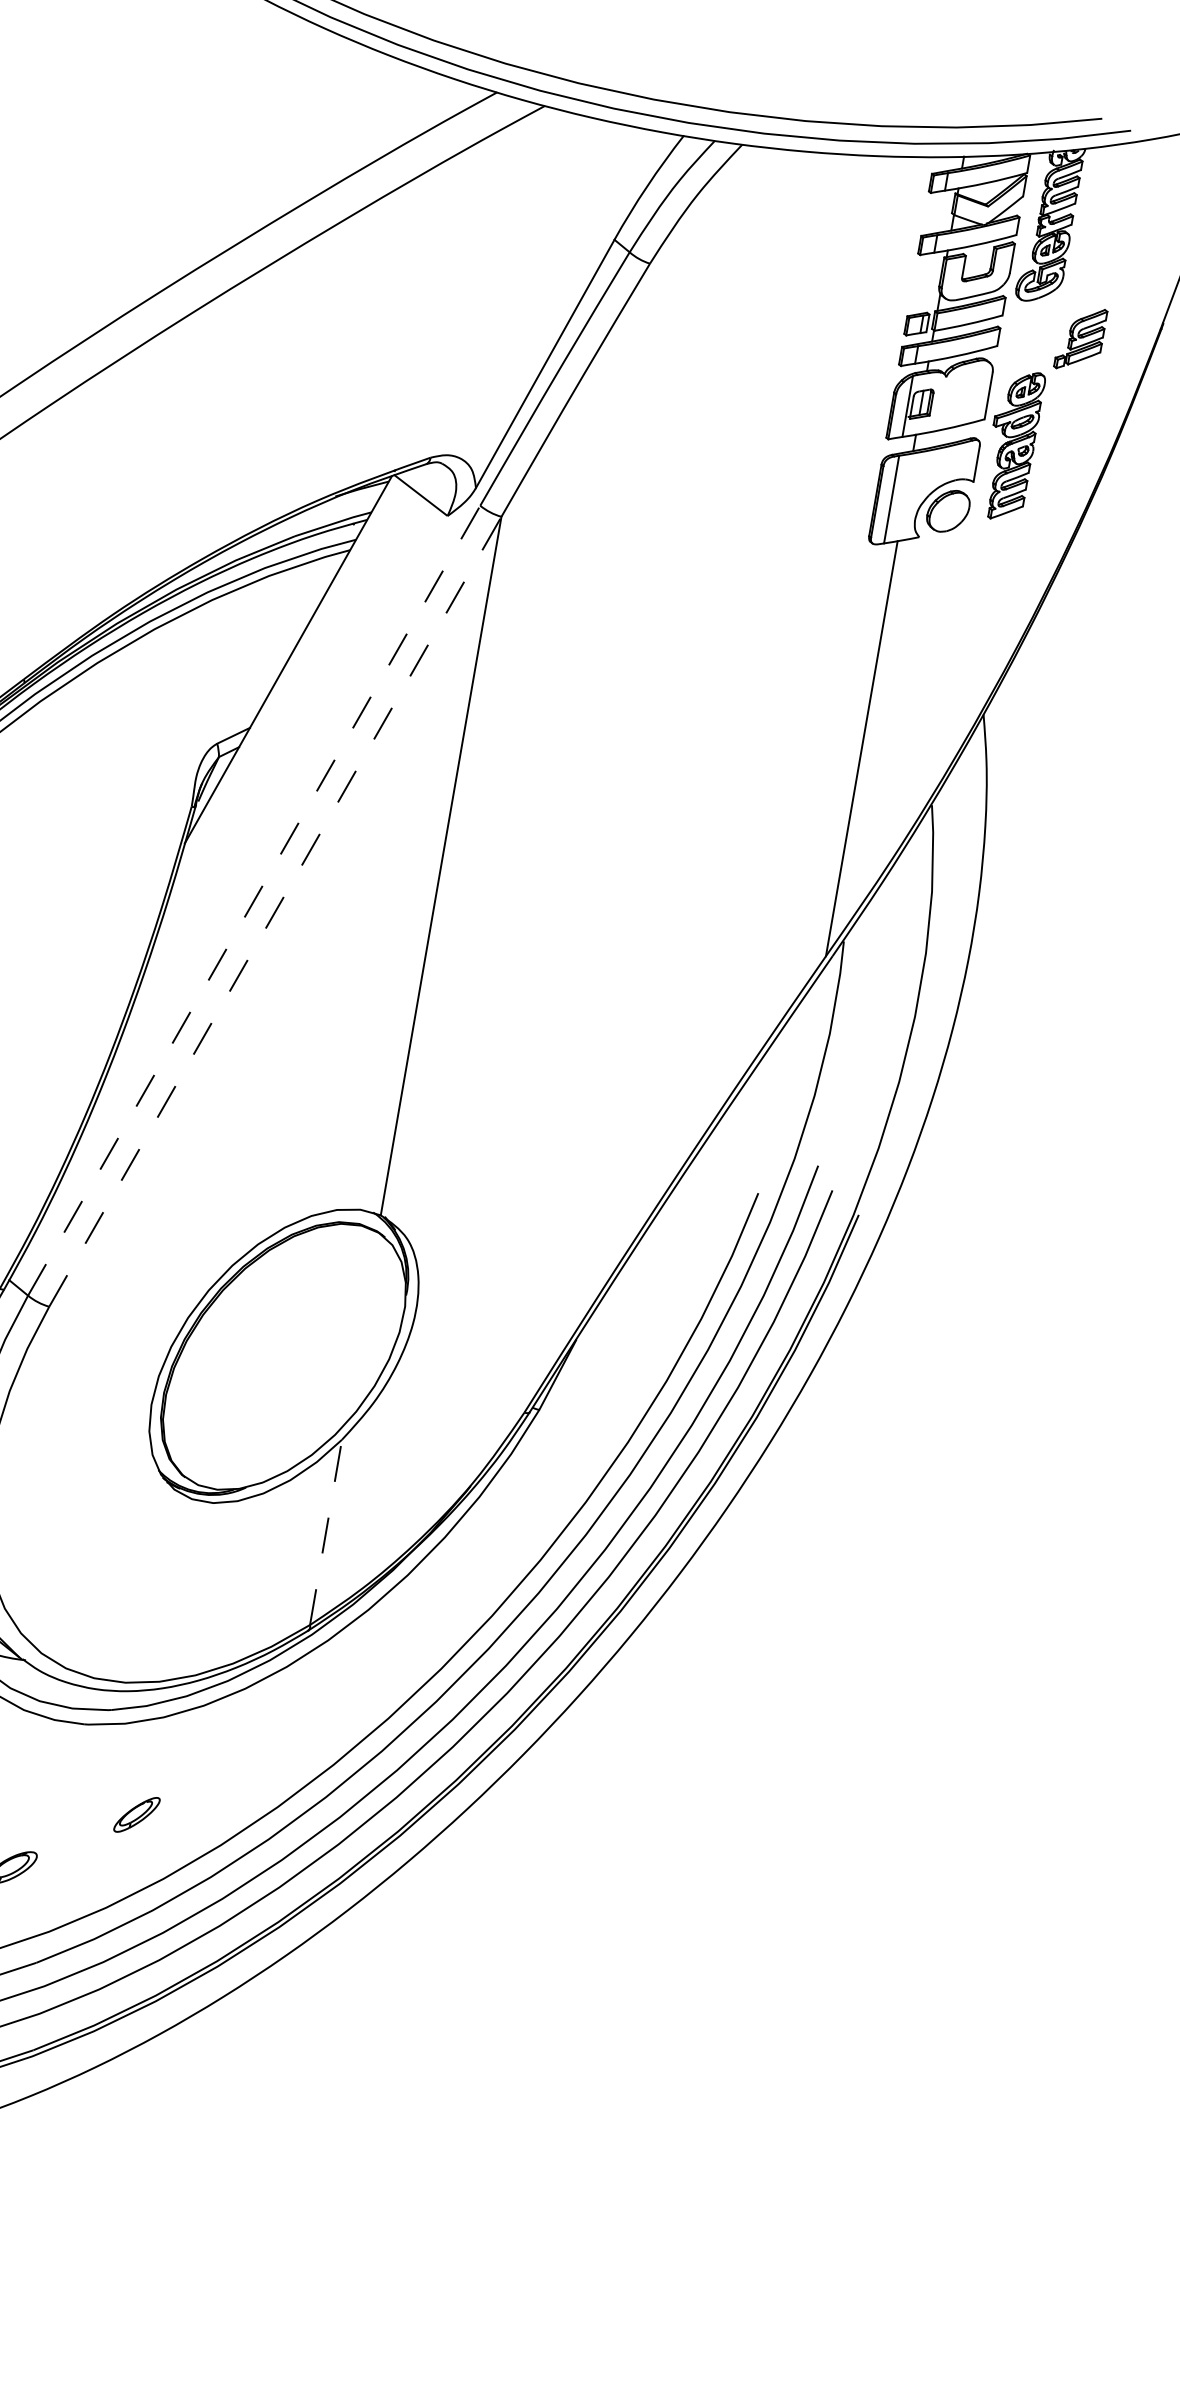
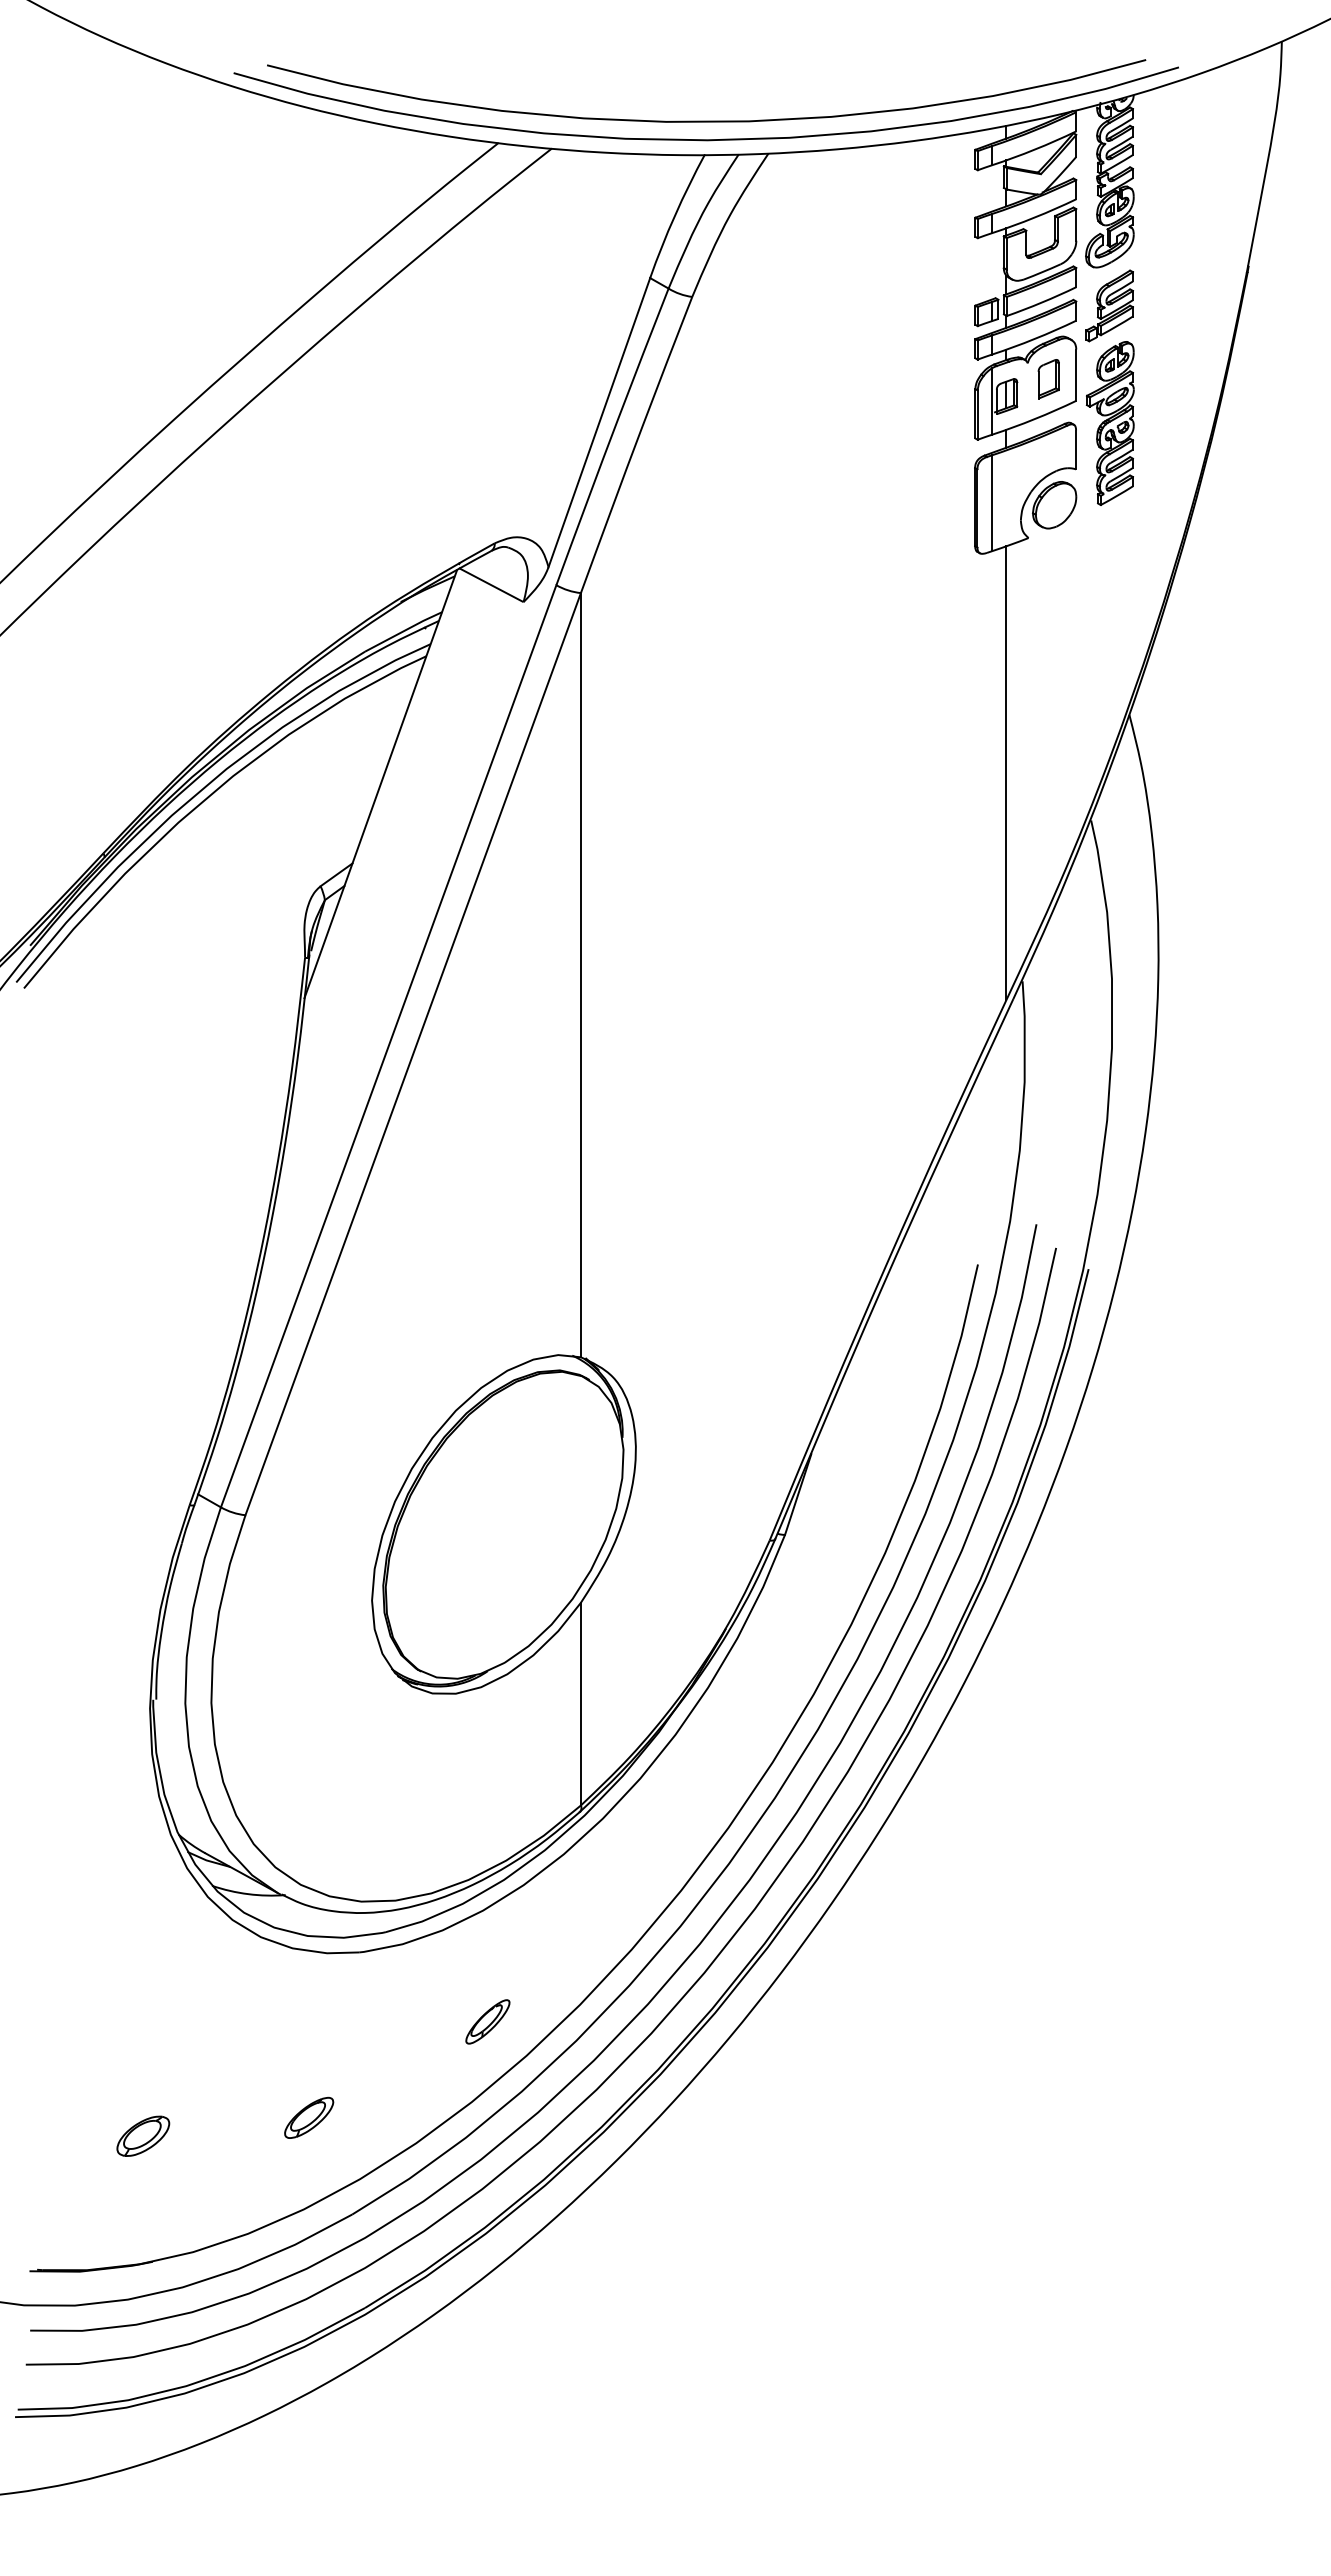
part: (1080, 338) -> (1109, 305), moved
part: (962, 395) -> (1048, 379), added
line: (253, 900) -> (388, 1046), dashed -> solid
line: (275, 912) -> (413, 1054), dashed -> solid
line: (325, 1531) -> (580, 1703), dashed -> solid
part: (136, 1814) -> (487, 2021), moved

